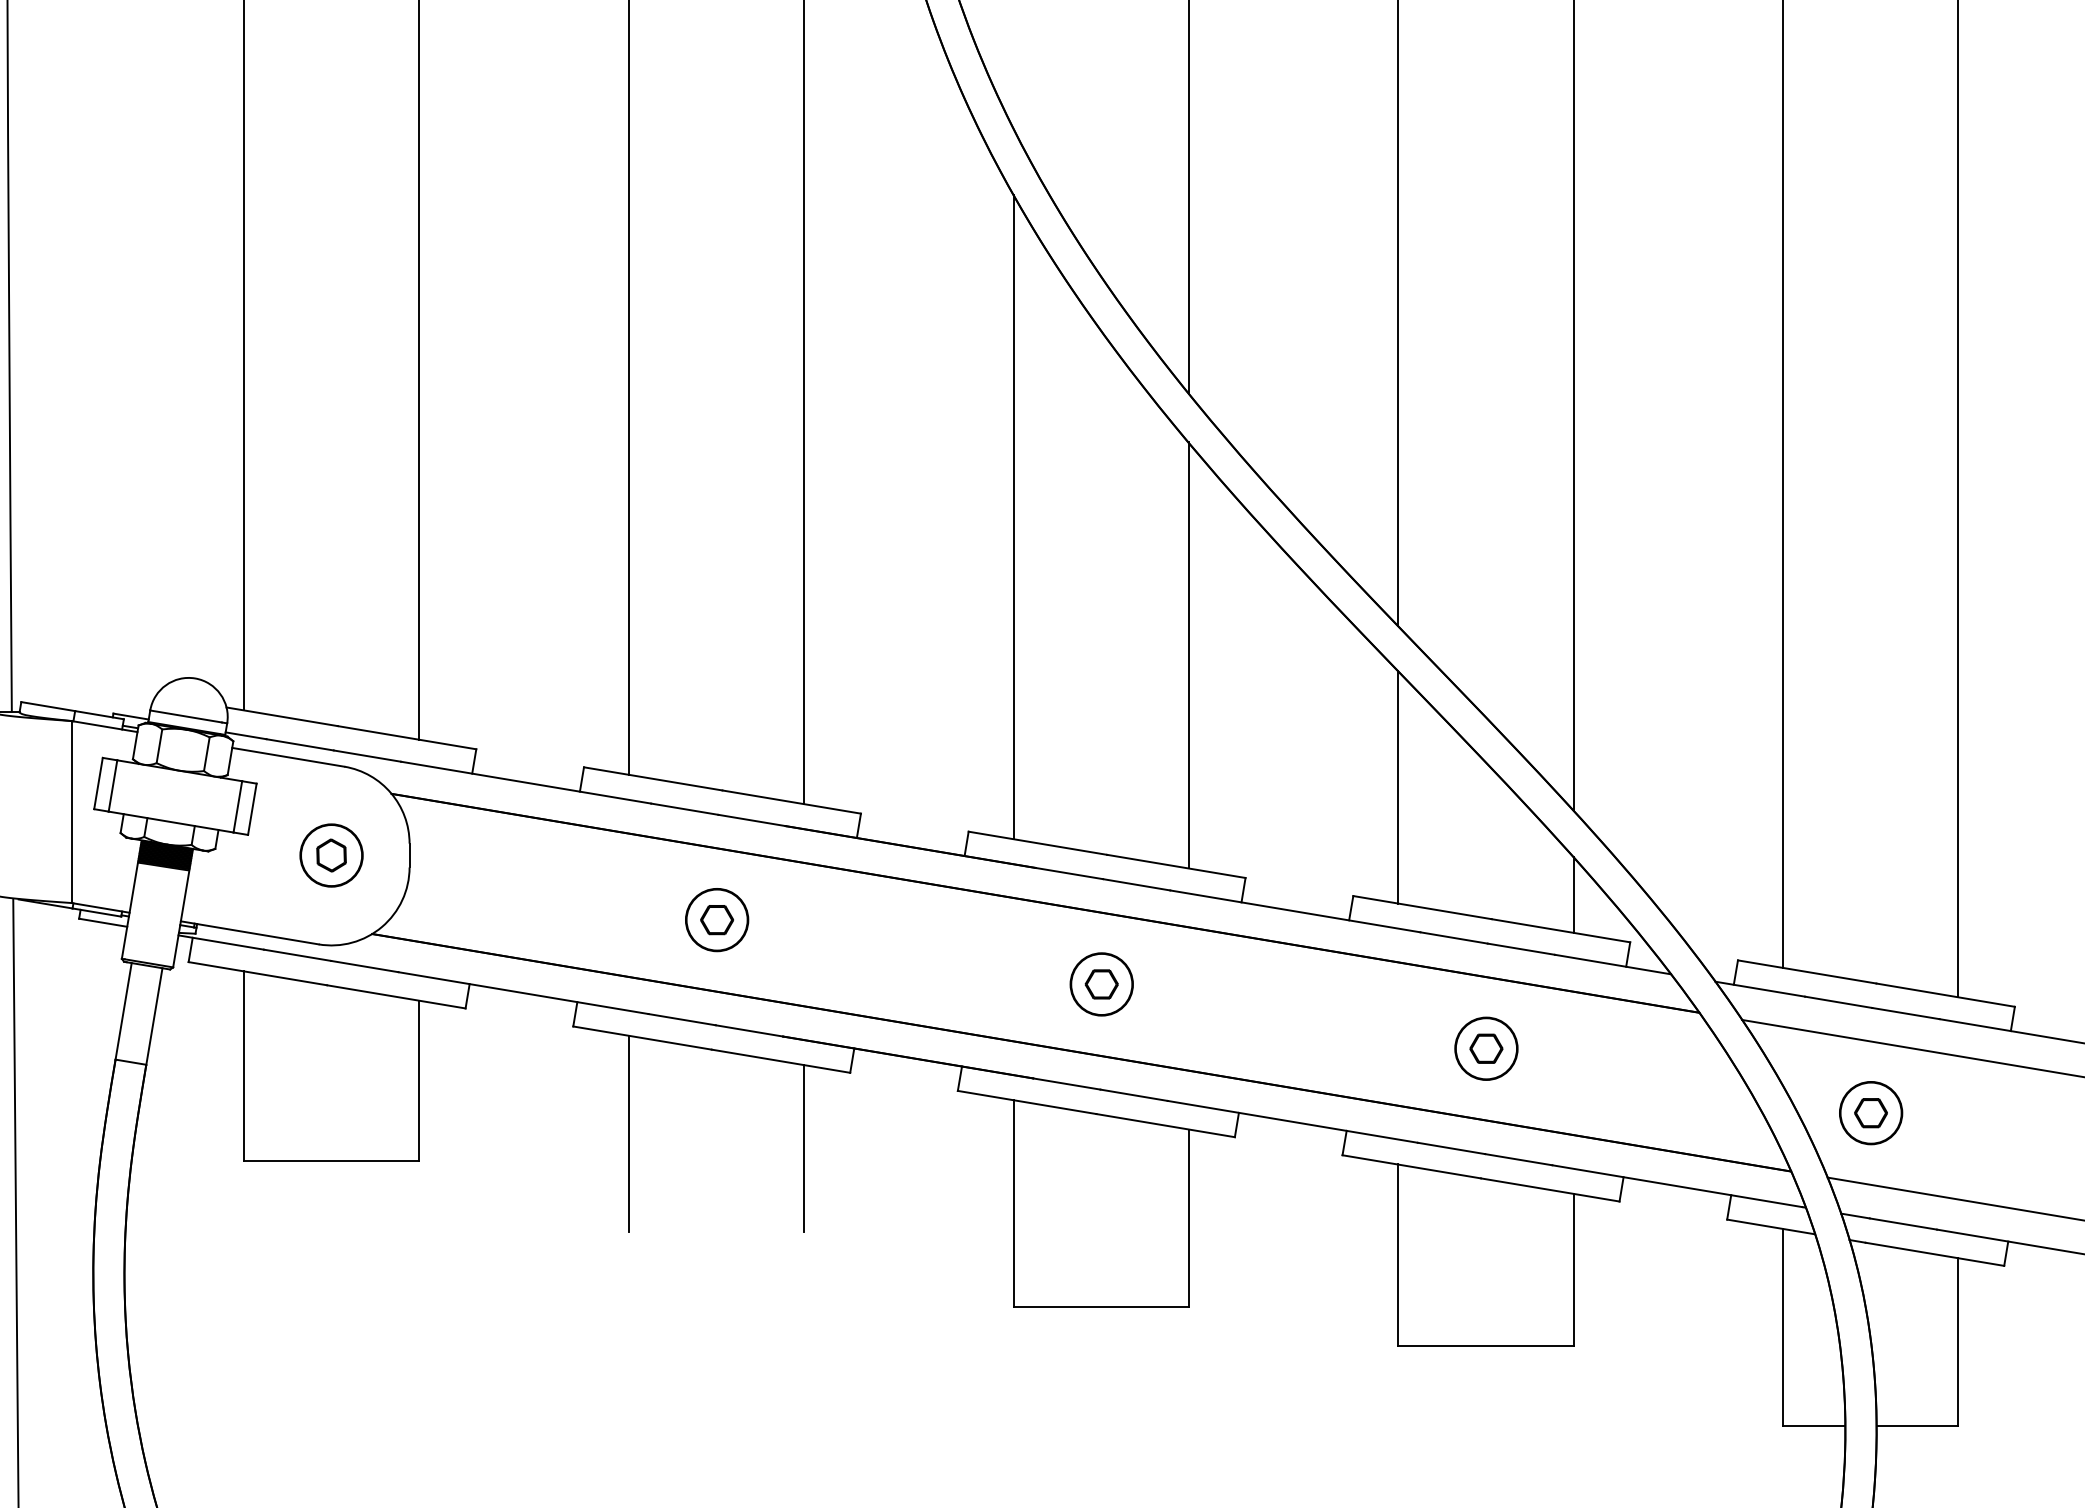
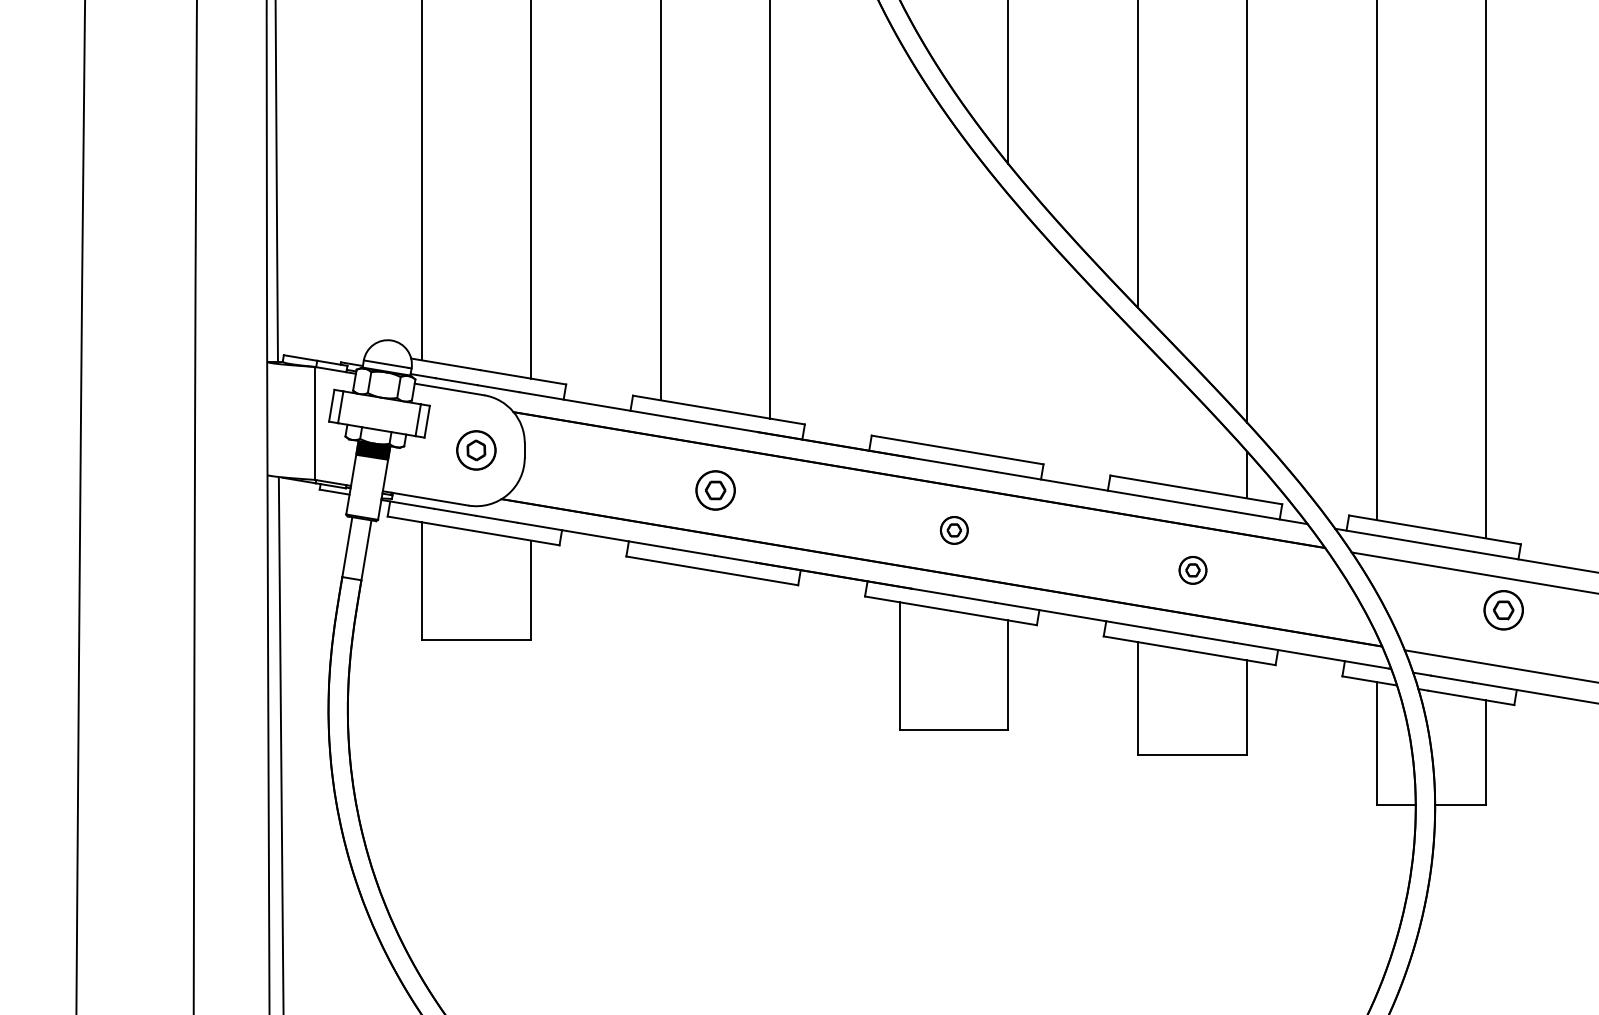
line: (1013, 517) -> (899, 240), removed
line: (1189, 655) -> (1008, 326), removed
line: (1398, 787) -> (1138, 408), removed
part: (1102, 984) -> (954, 530), size x0.7
part: (1485, 1049) -> (1192, 570), size x0.7
part: (1870, 1113) -> (1503, 610), moved
line: (628, 1132) -> (660, 622), removed
line: (803, 1147) -> (769, 631), removed

